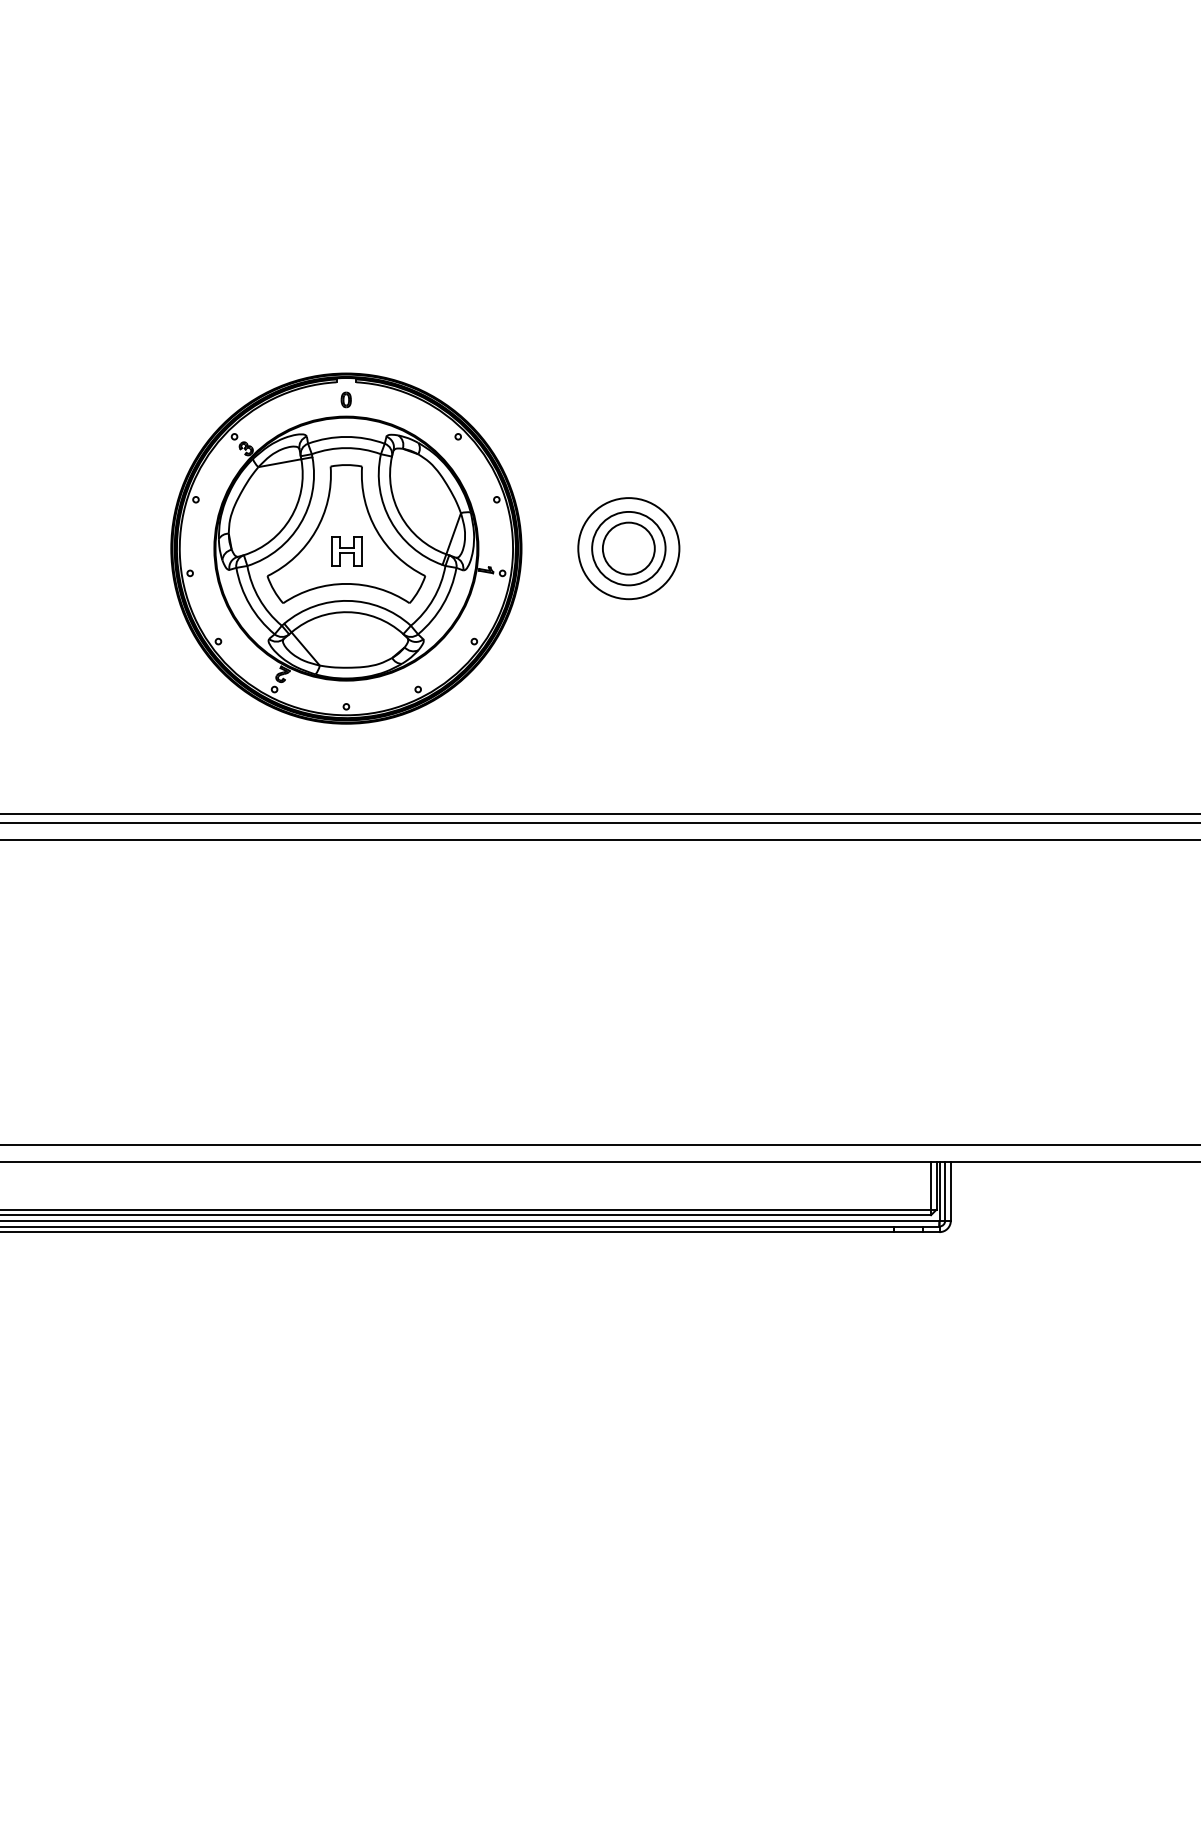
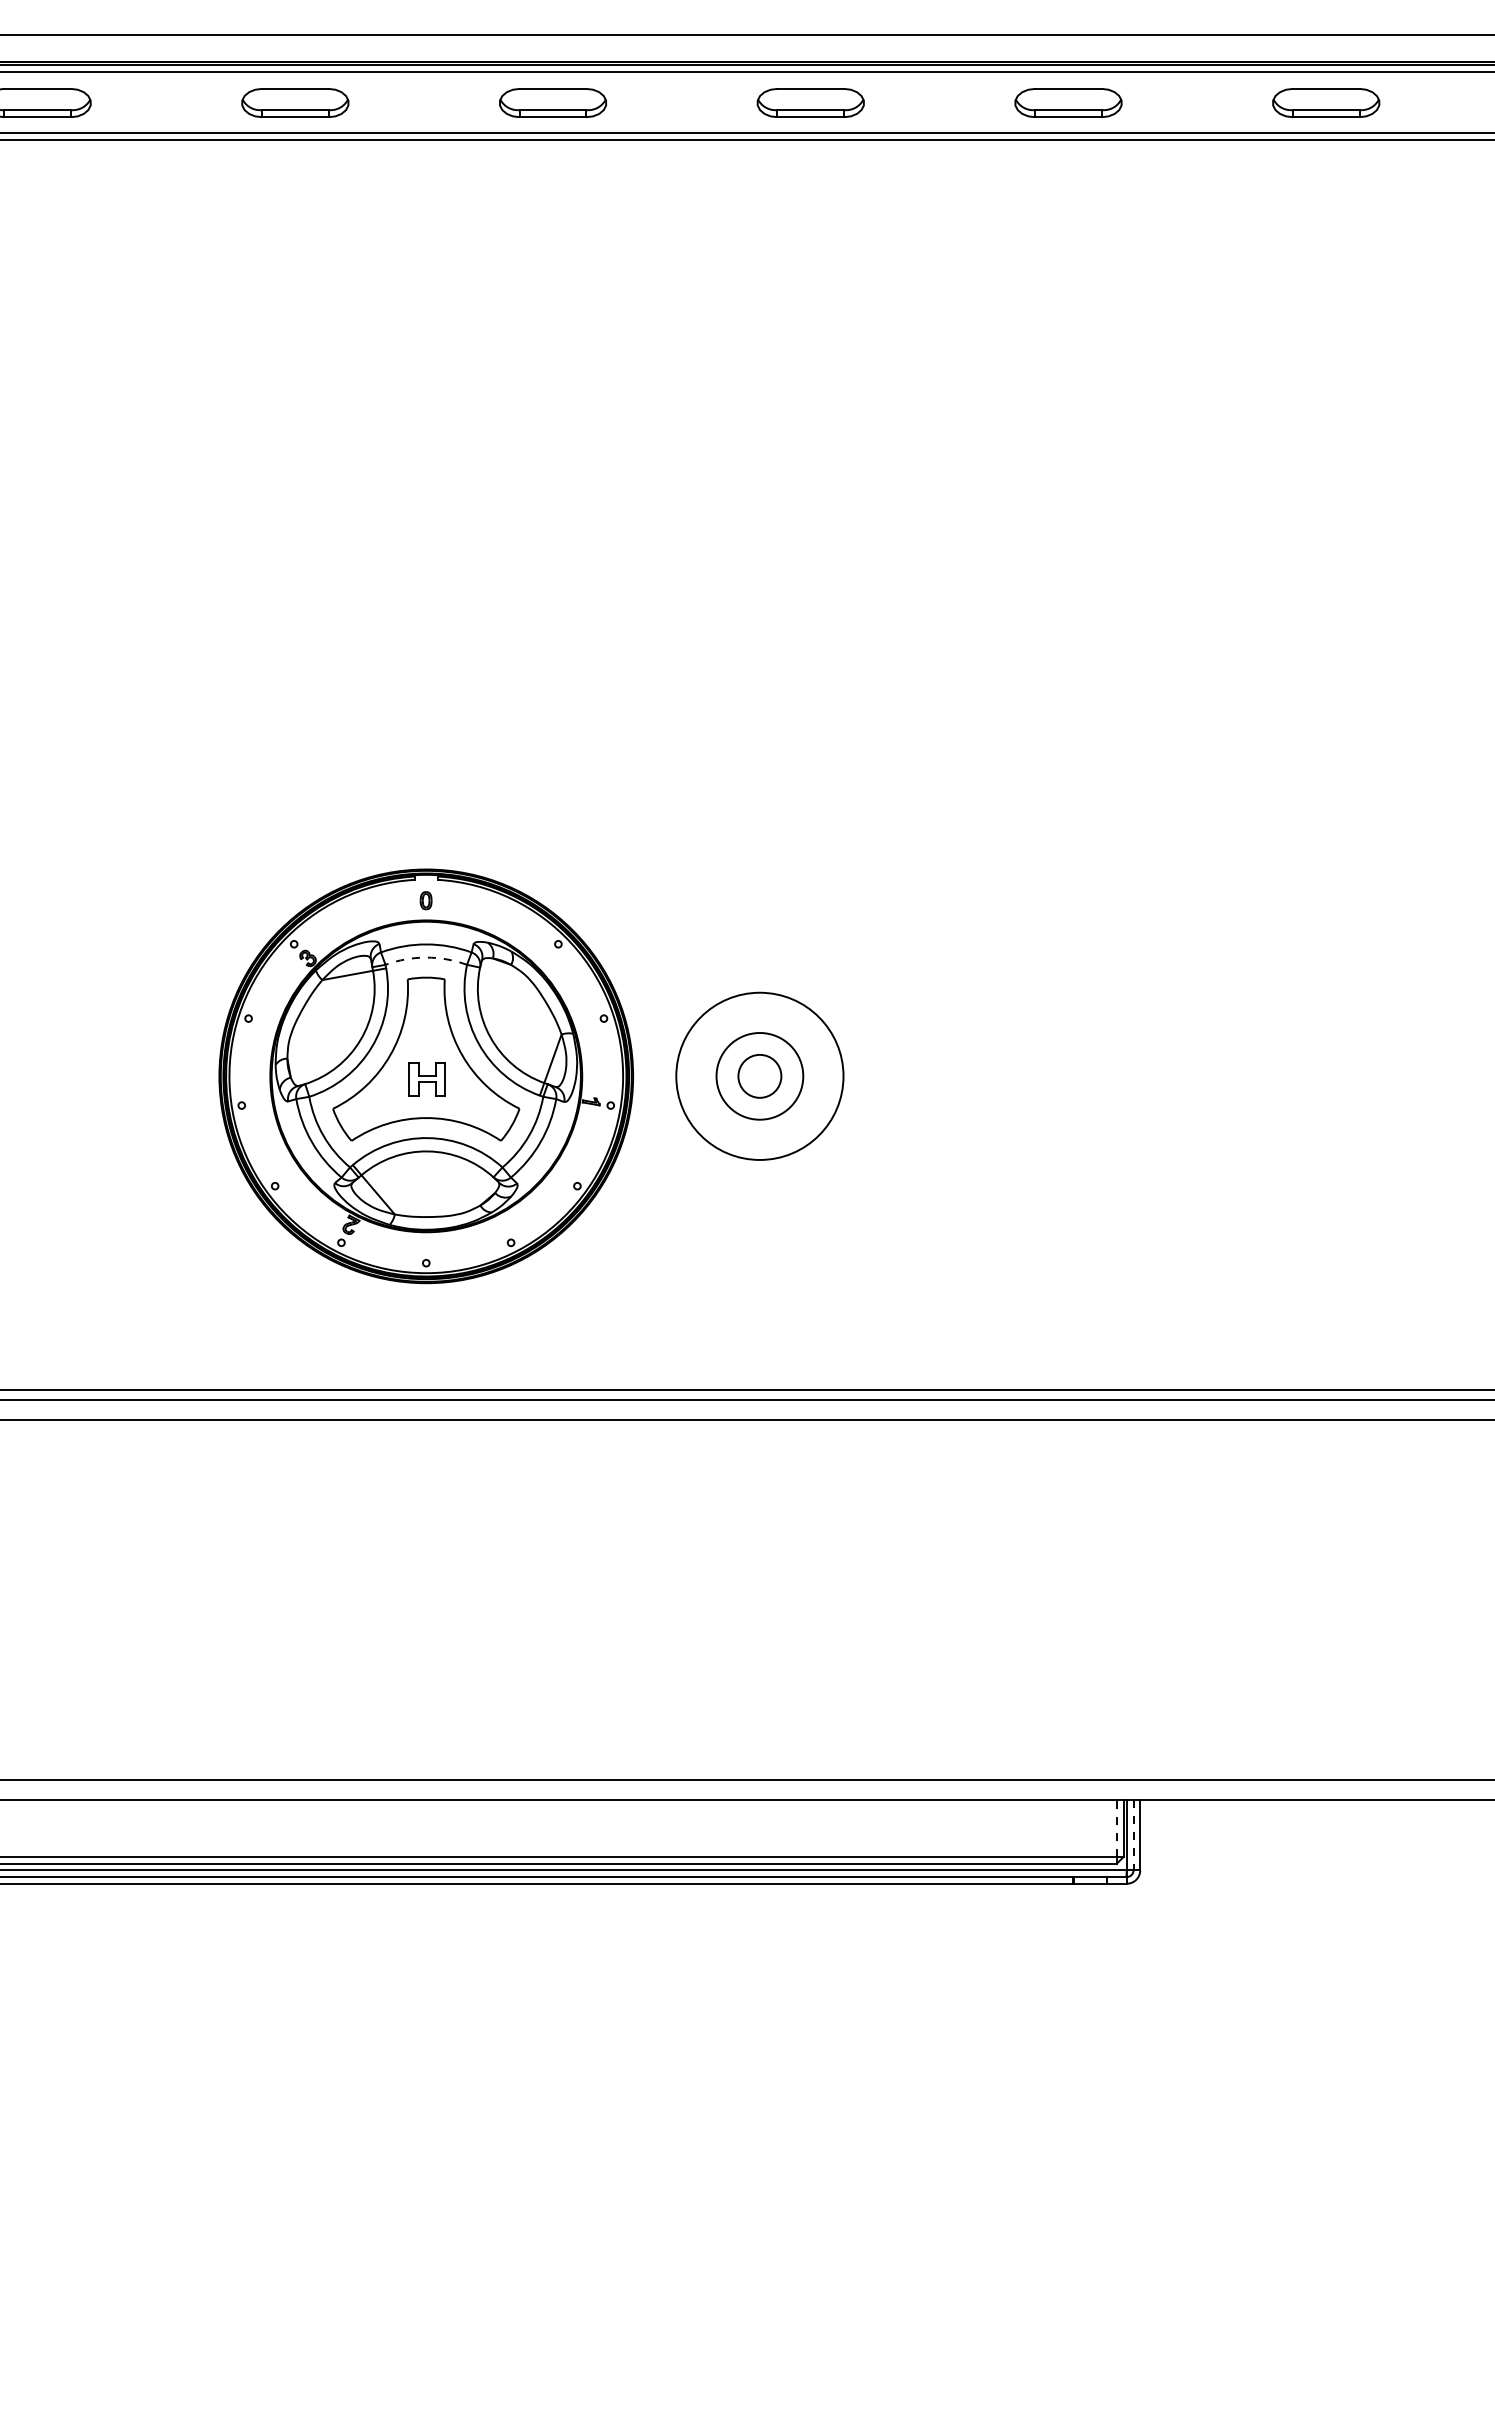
arc: (346, 448) -> (426, 957), solid -> dashed
circle: (628, 548) -> (759, 1076), size x0.7
circle: (628, 548) -> (759, 1076), size x1.4
line: (930, 1185) -> (1116, 1828), solid -> dashed
line: (945, 1191) -> (1133, 1835), solid -> dashed

